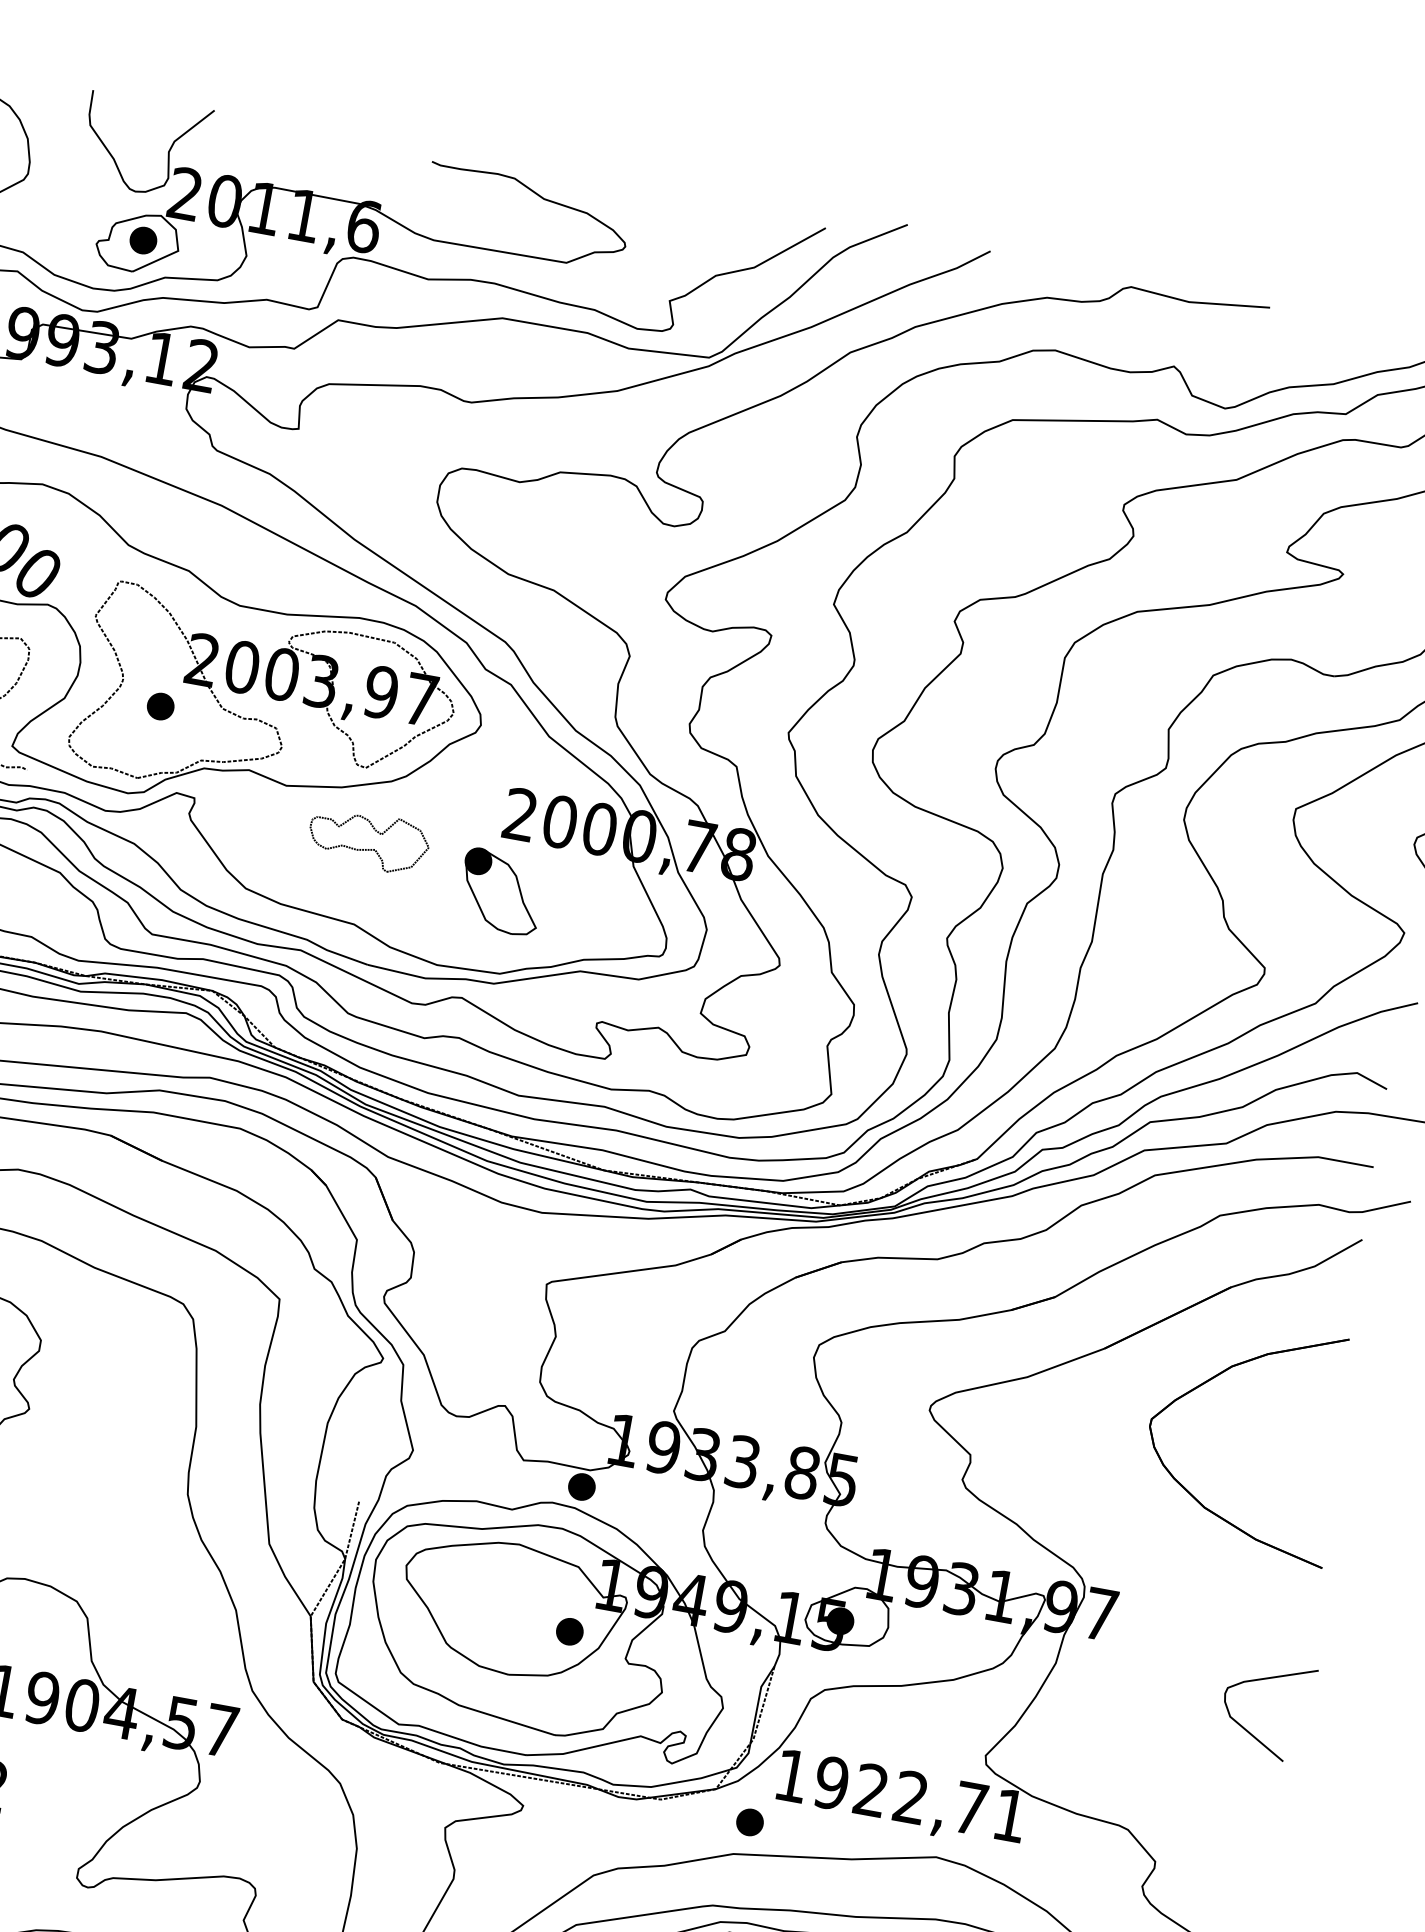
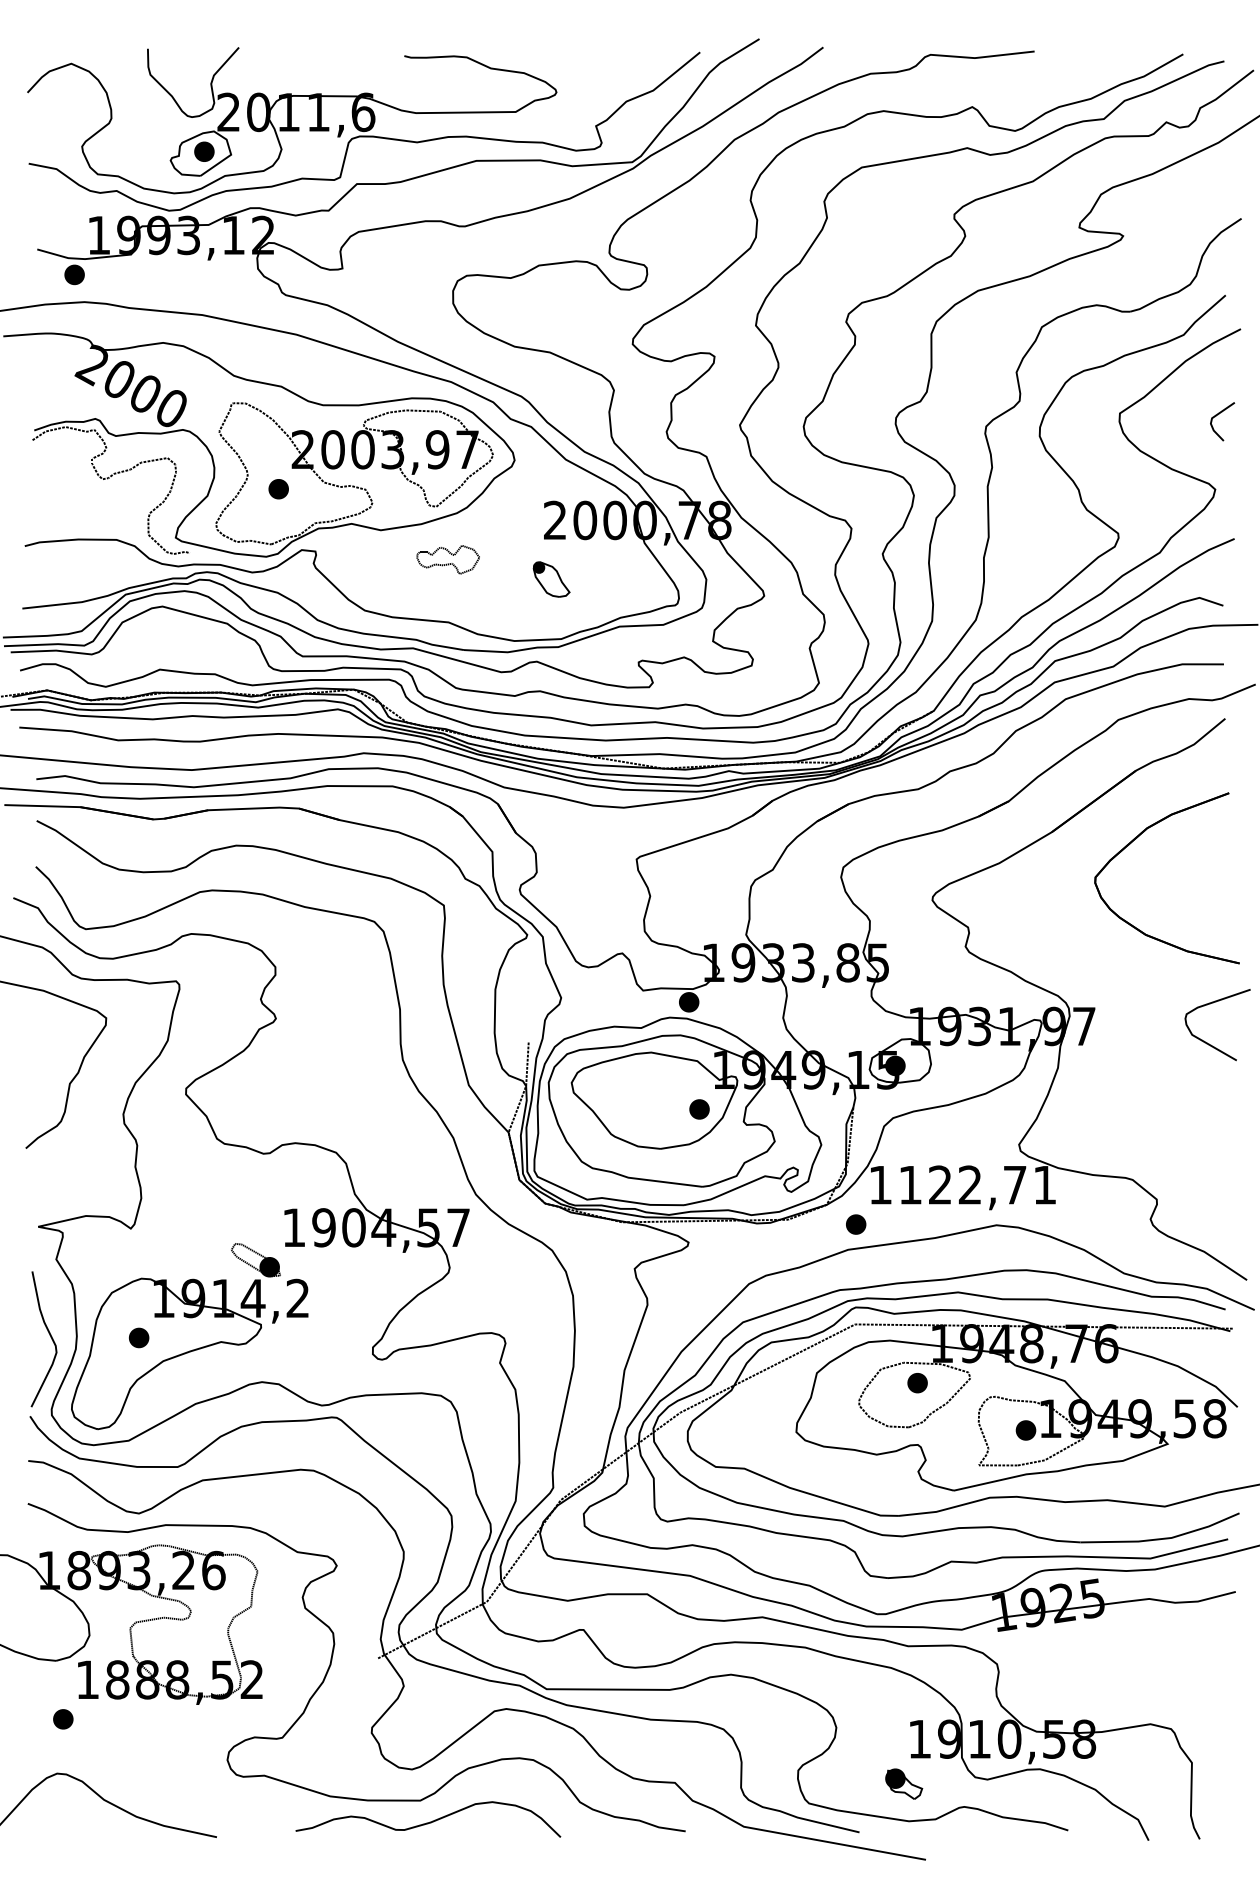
part: (369, 840) -> (448, 559), size x0.7
part: (501, 892) -> (551, 579), size x0.6
curve: (1251, 1732) -> (1209, 1043), moved
text: (831, 1782) -> (910, 1184), 1922,71 -> 1122,71

